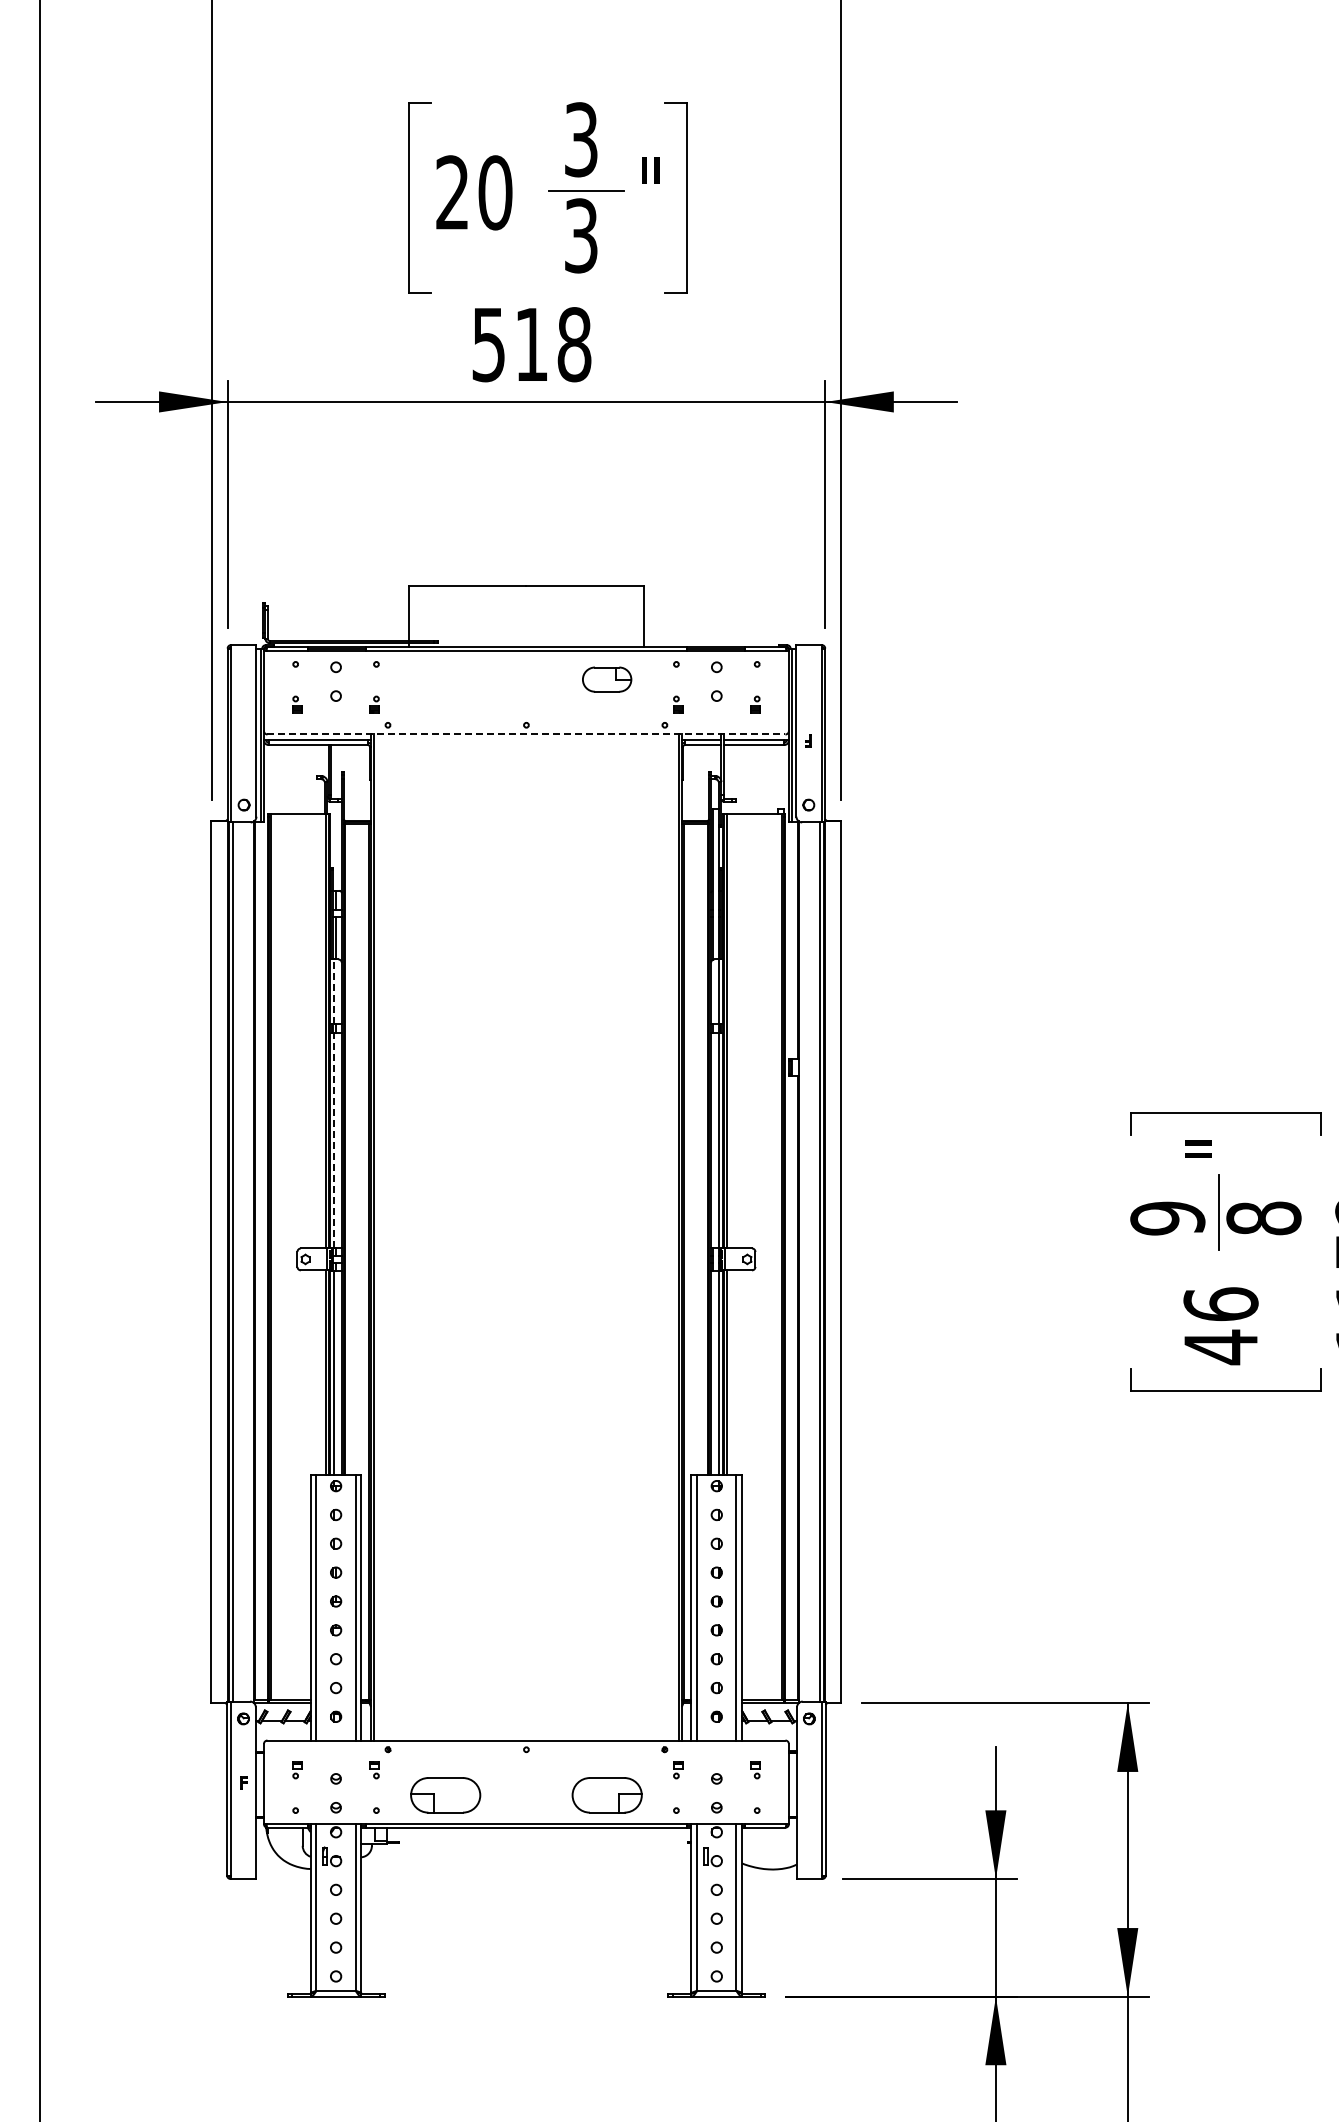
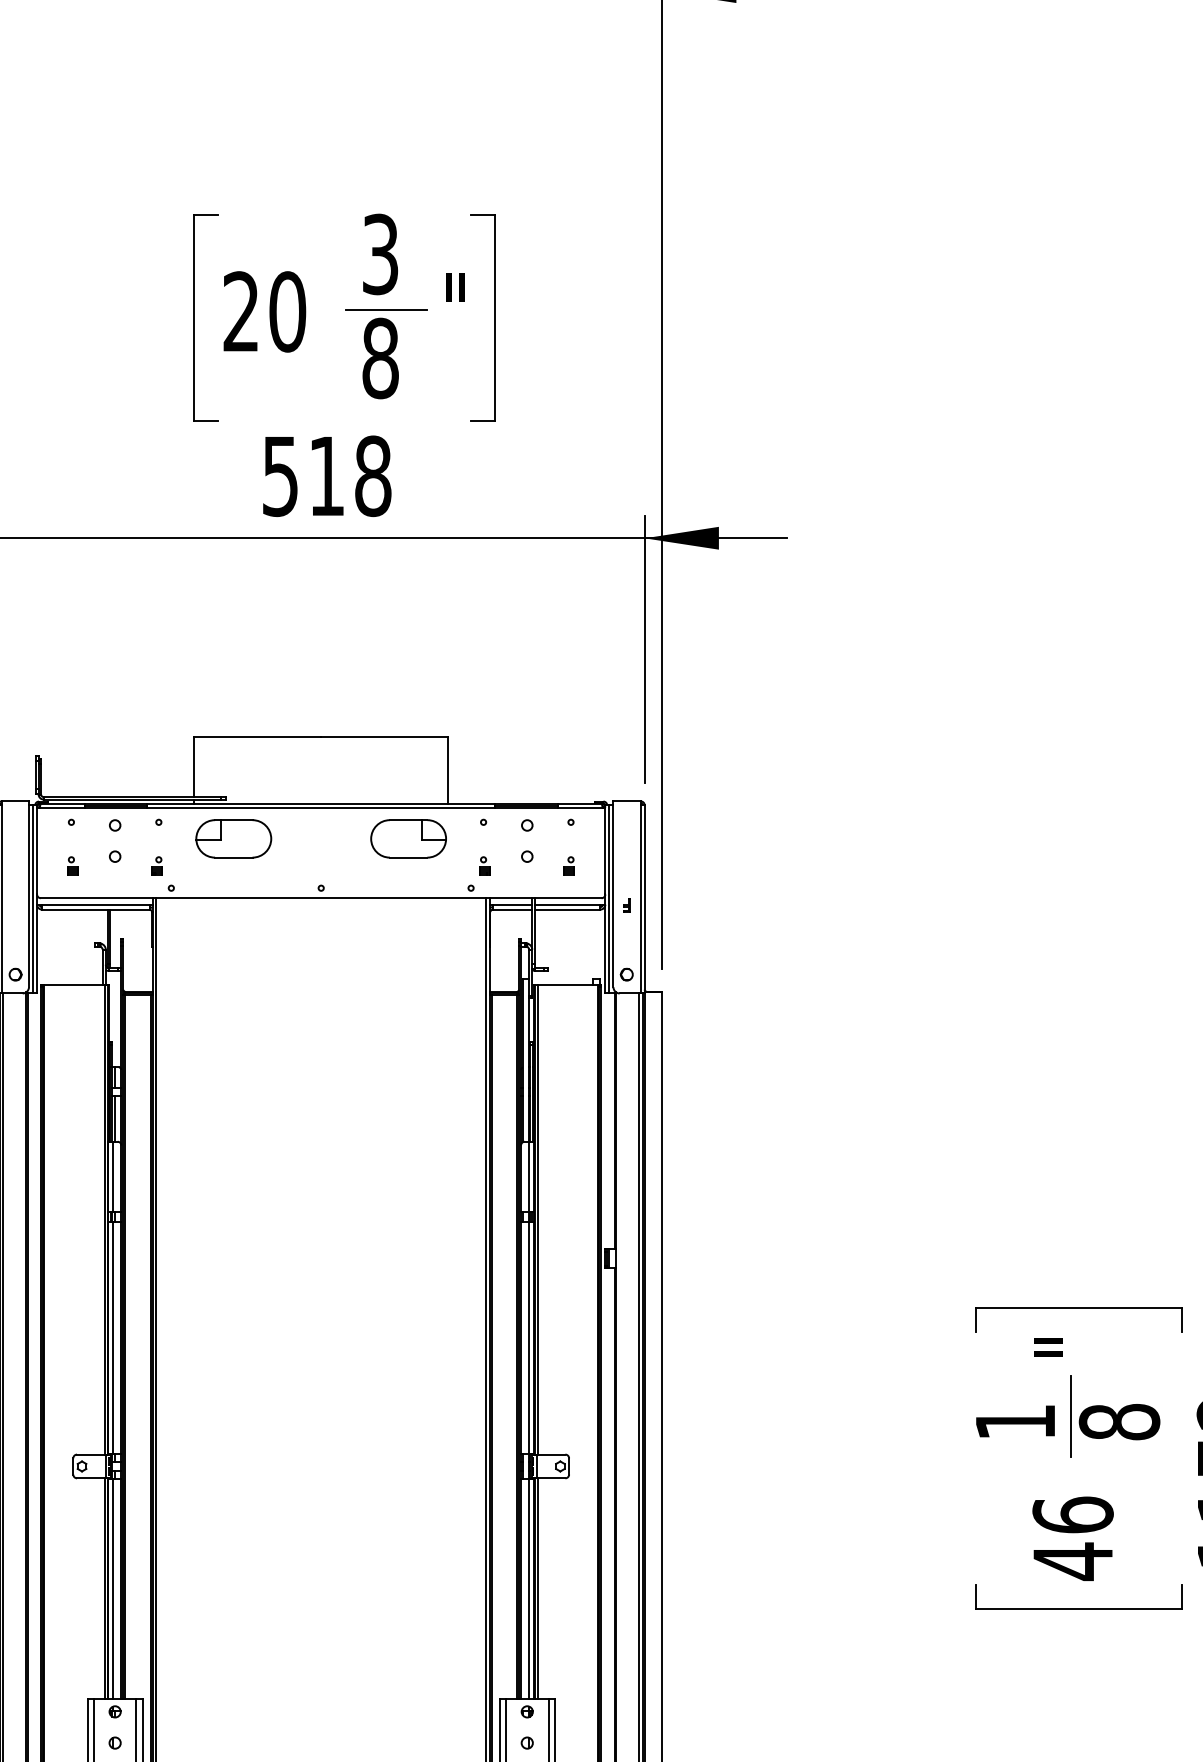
text: (581, 235) -> (380, 358), 3 -> 8
part: (445, 679) -> (233, 838), added
part: (606, 679) -> (407, 838), size x1.43
line: (526, 734) -> (321, 898), dashed -> solid
line: (334, 991) -> (113, 1176), dashed -> solid
line: (334, 1140) -> (113, 1337), dashed -> solid
text: (1167, 1218) -> (1015, 1422), 9 -> 1

